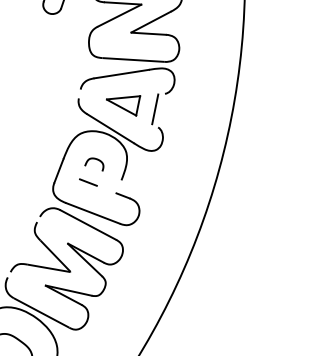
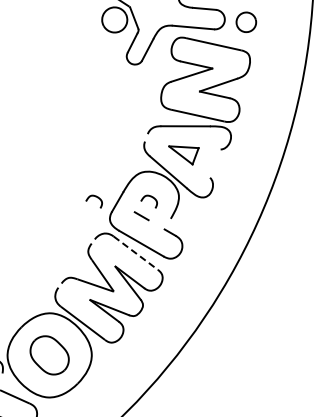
line: (154, 109) -> (209, 161), removed
curve: (33, 169) -> (95, 197), added
line: (88, 225) -> (135, 253), solid -> dashed

